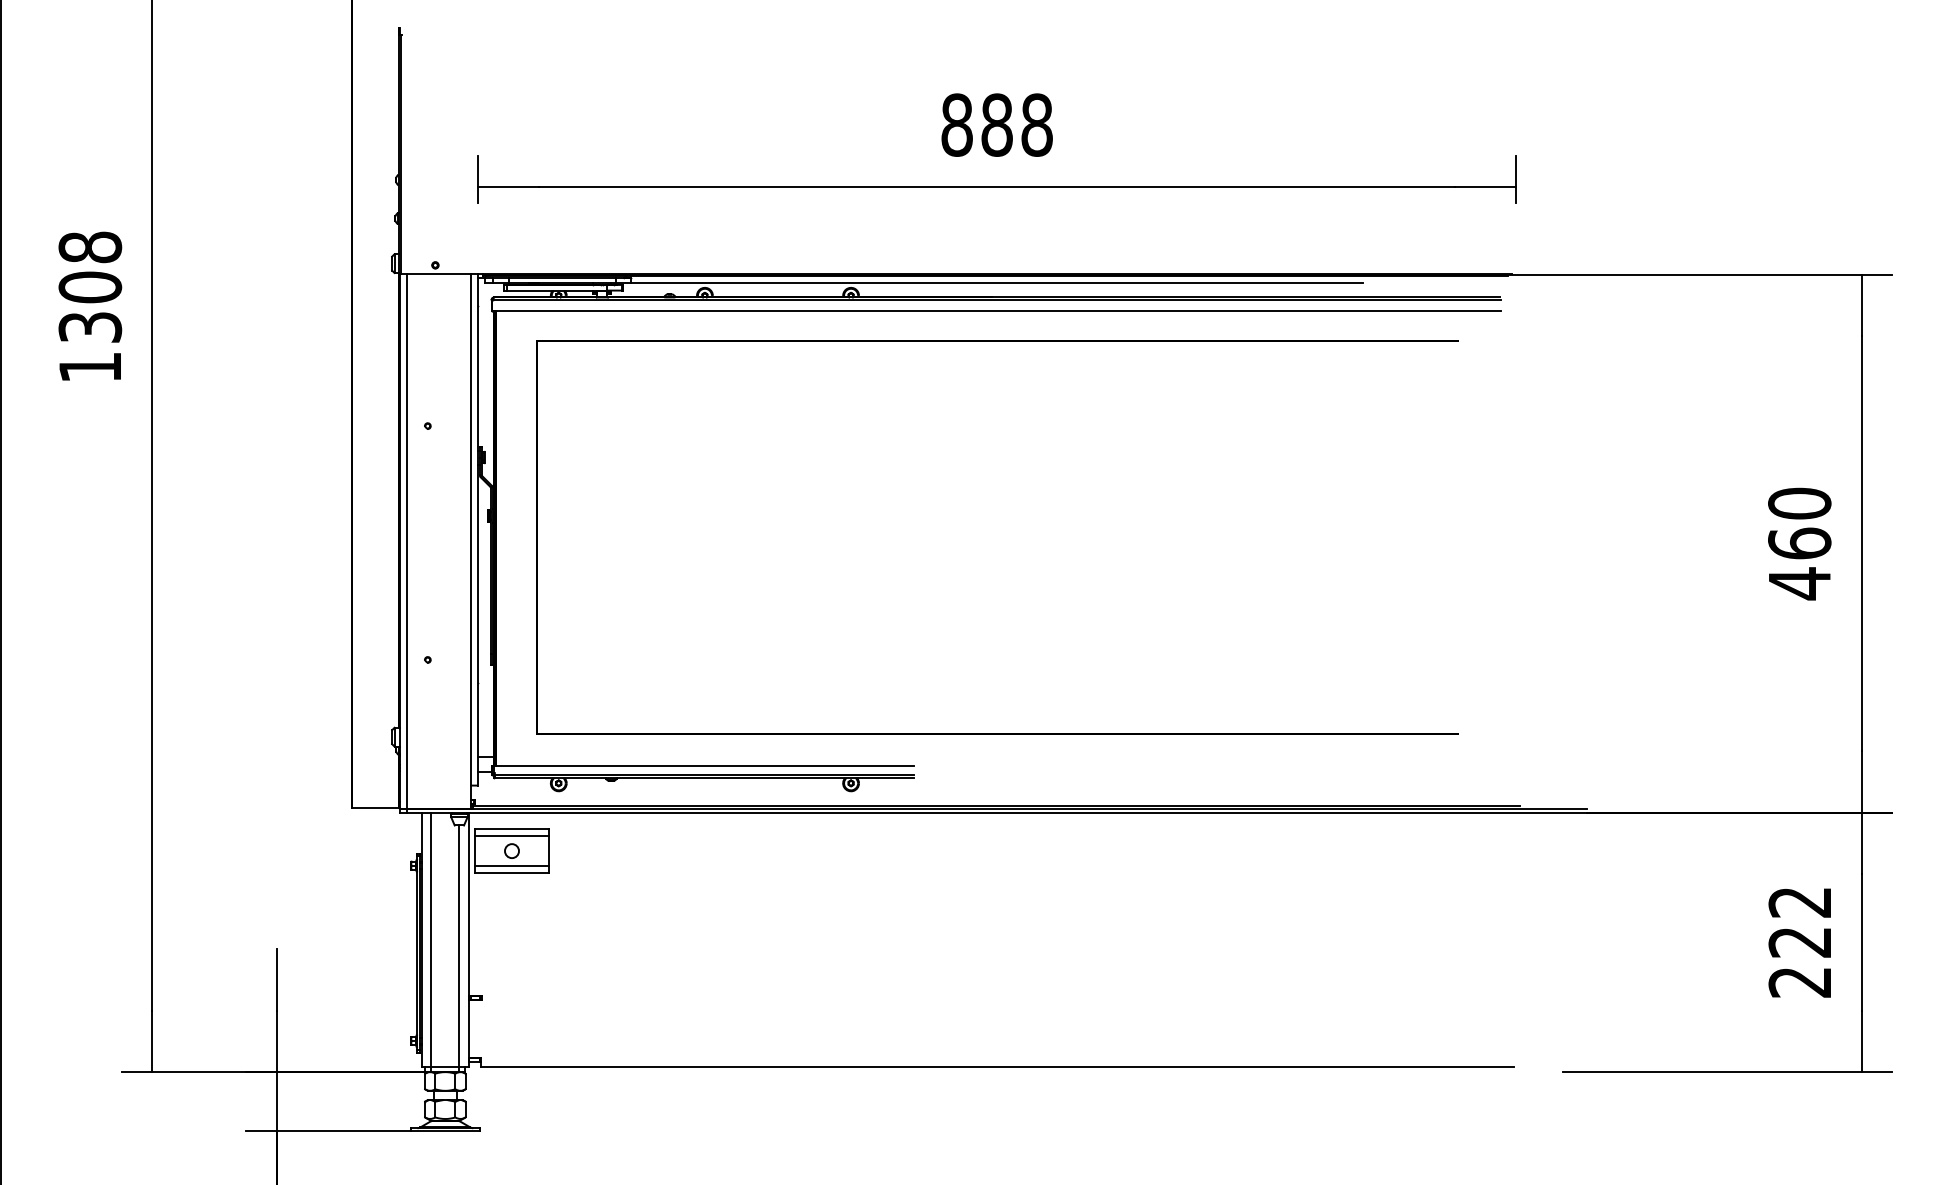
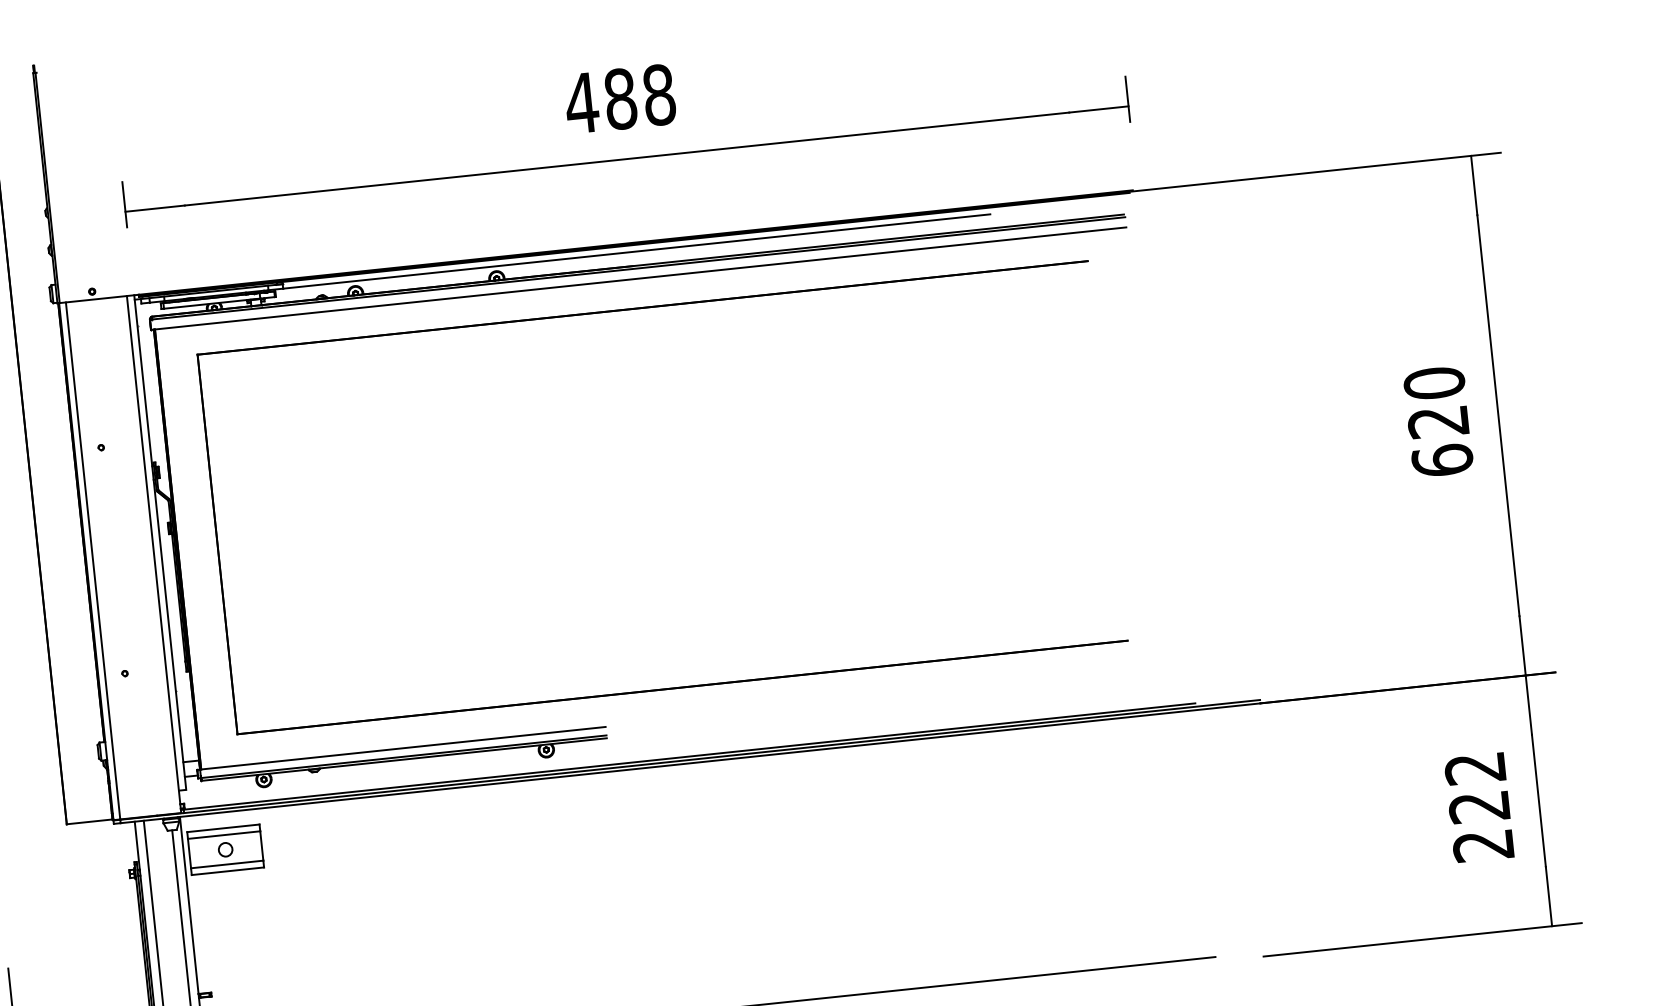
text: (956, 124) -> (581, 102), 888 -> 488
text: (1799, 563) -> (1440, 441), 460 -> 620

